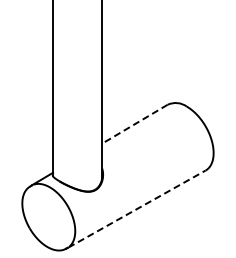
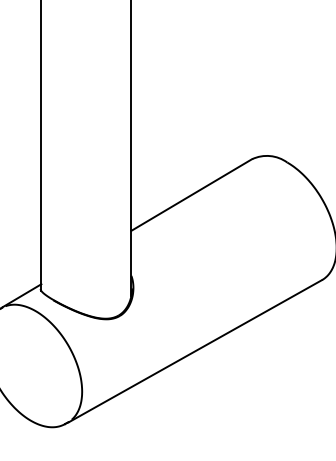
line: (134, 124) -> (191, 195), dashed -> solid
line: (136, 209) -> (194, 351), dashed -> solid

